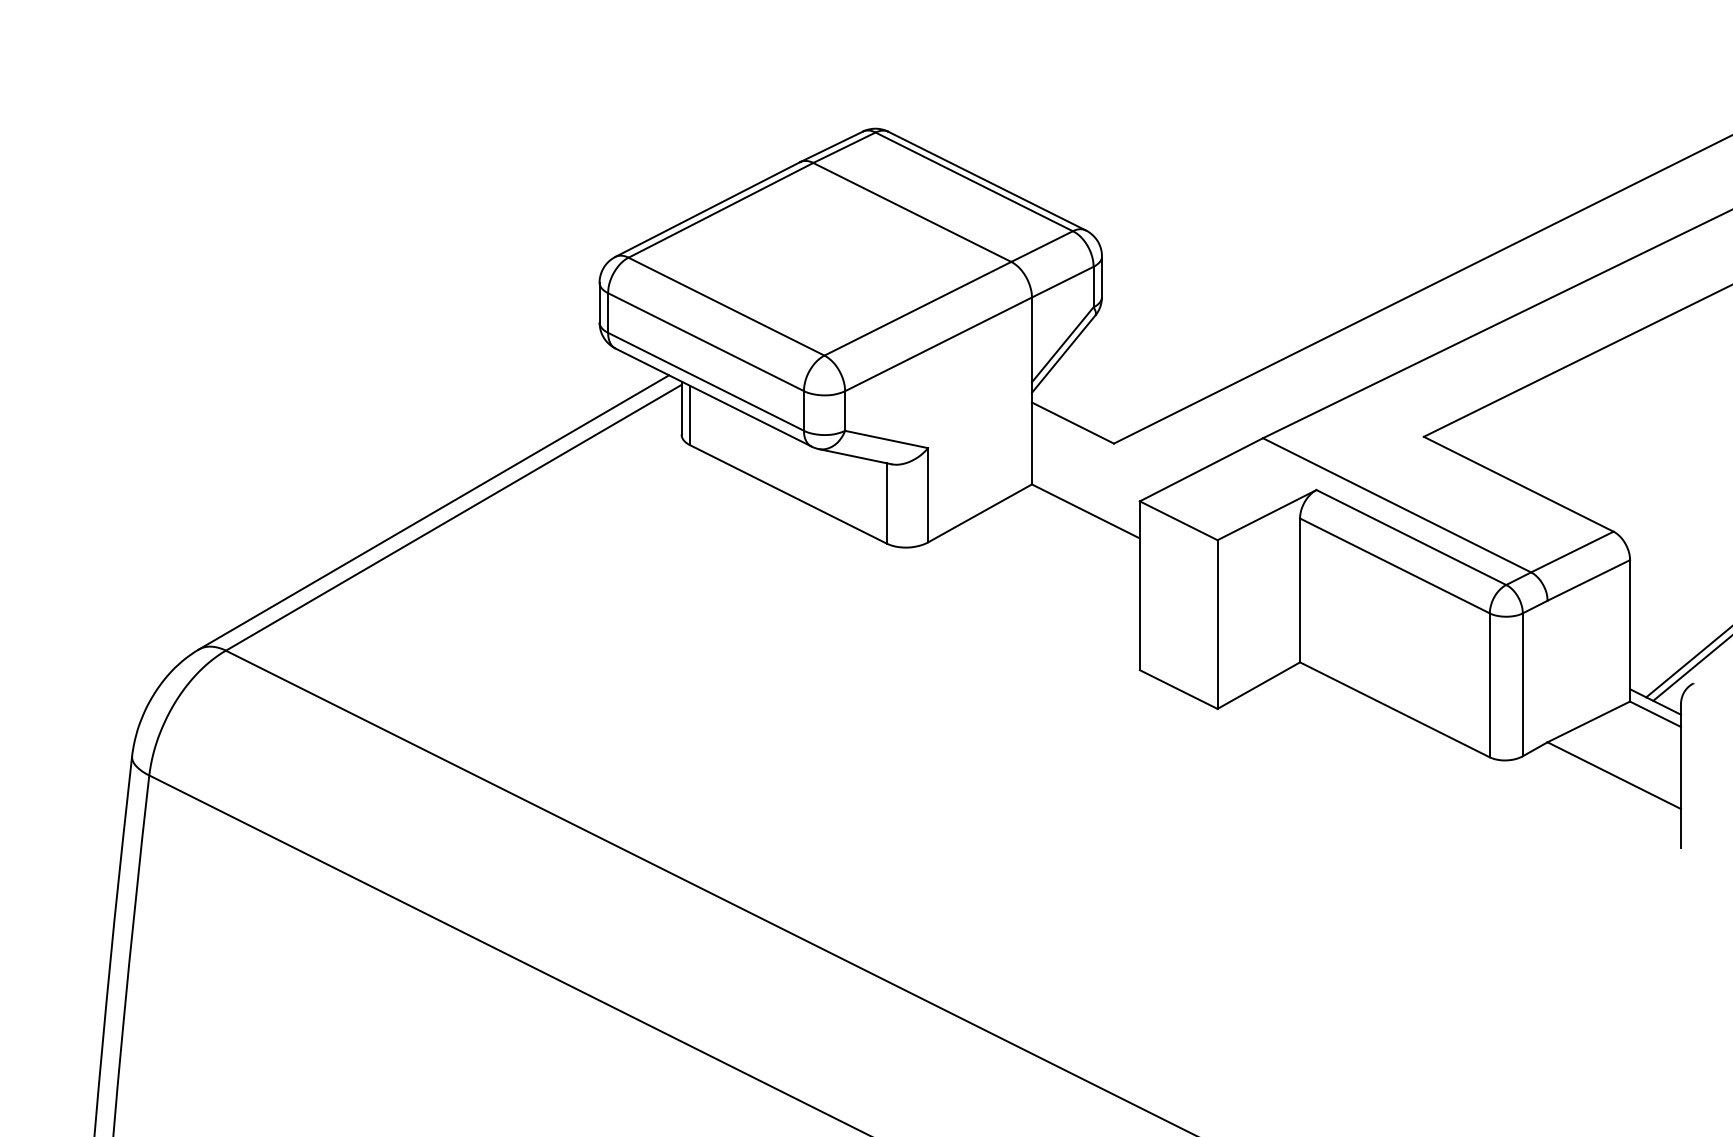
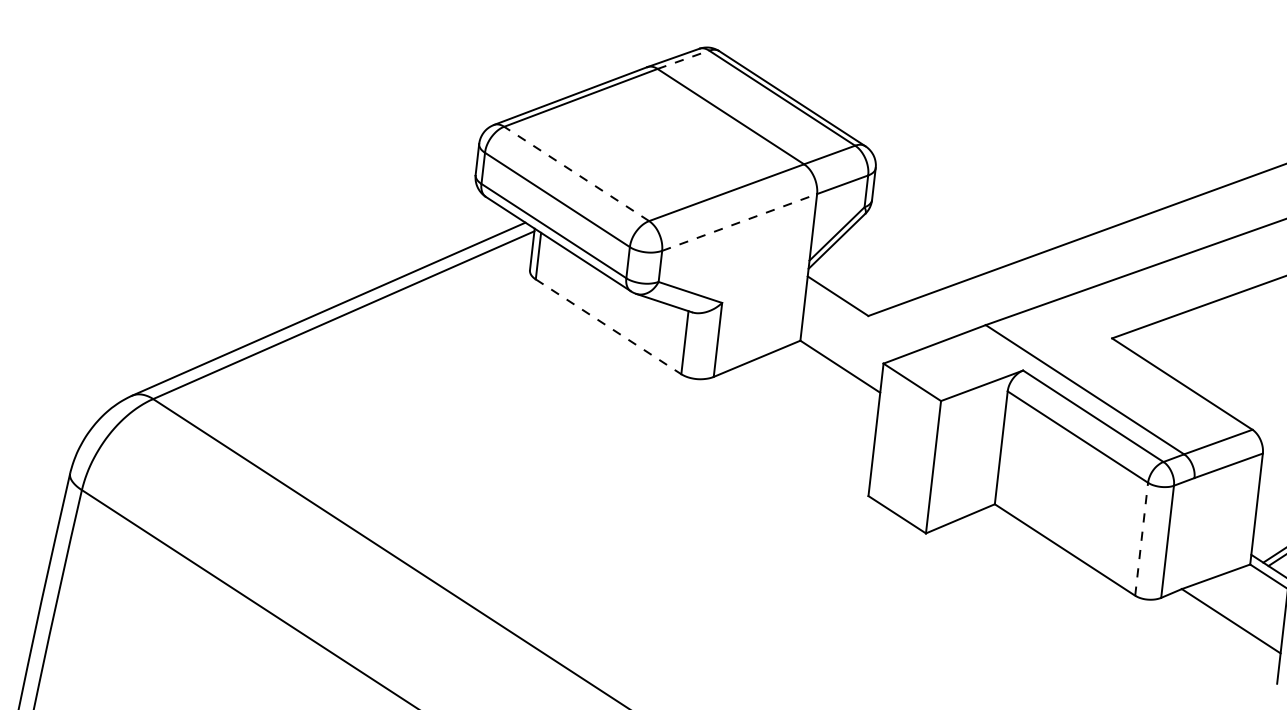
line: (844, 147) -> (683, 59), solid -> dashed
line: (726, 306) -> (576, 173), solid -> dashed
line: (939, 344) -> (740, 222), solid -> dashed
line: (788, 494) -> (608, 326), solid -> dashed
line: (1489, 685) -> (1141, 539), solid -> dashed

